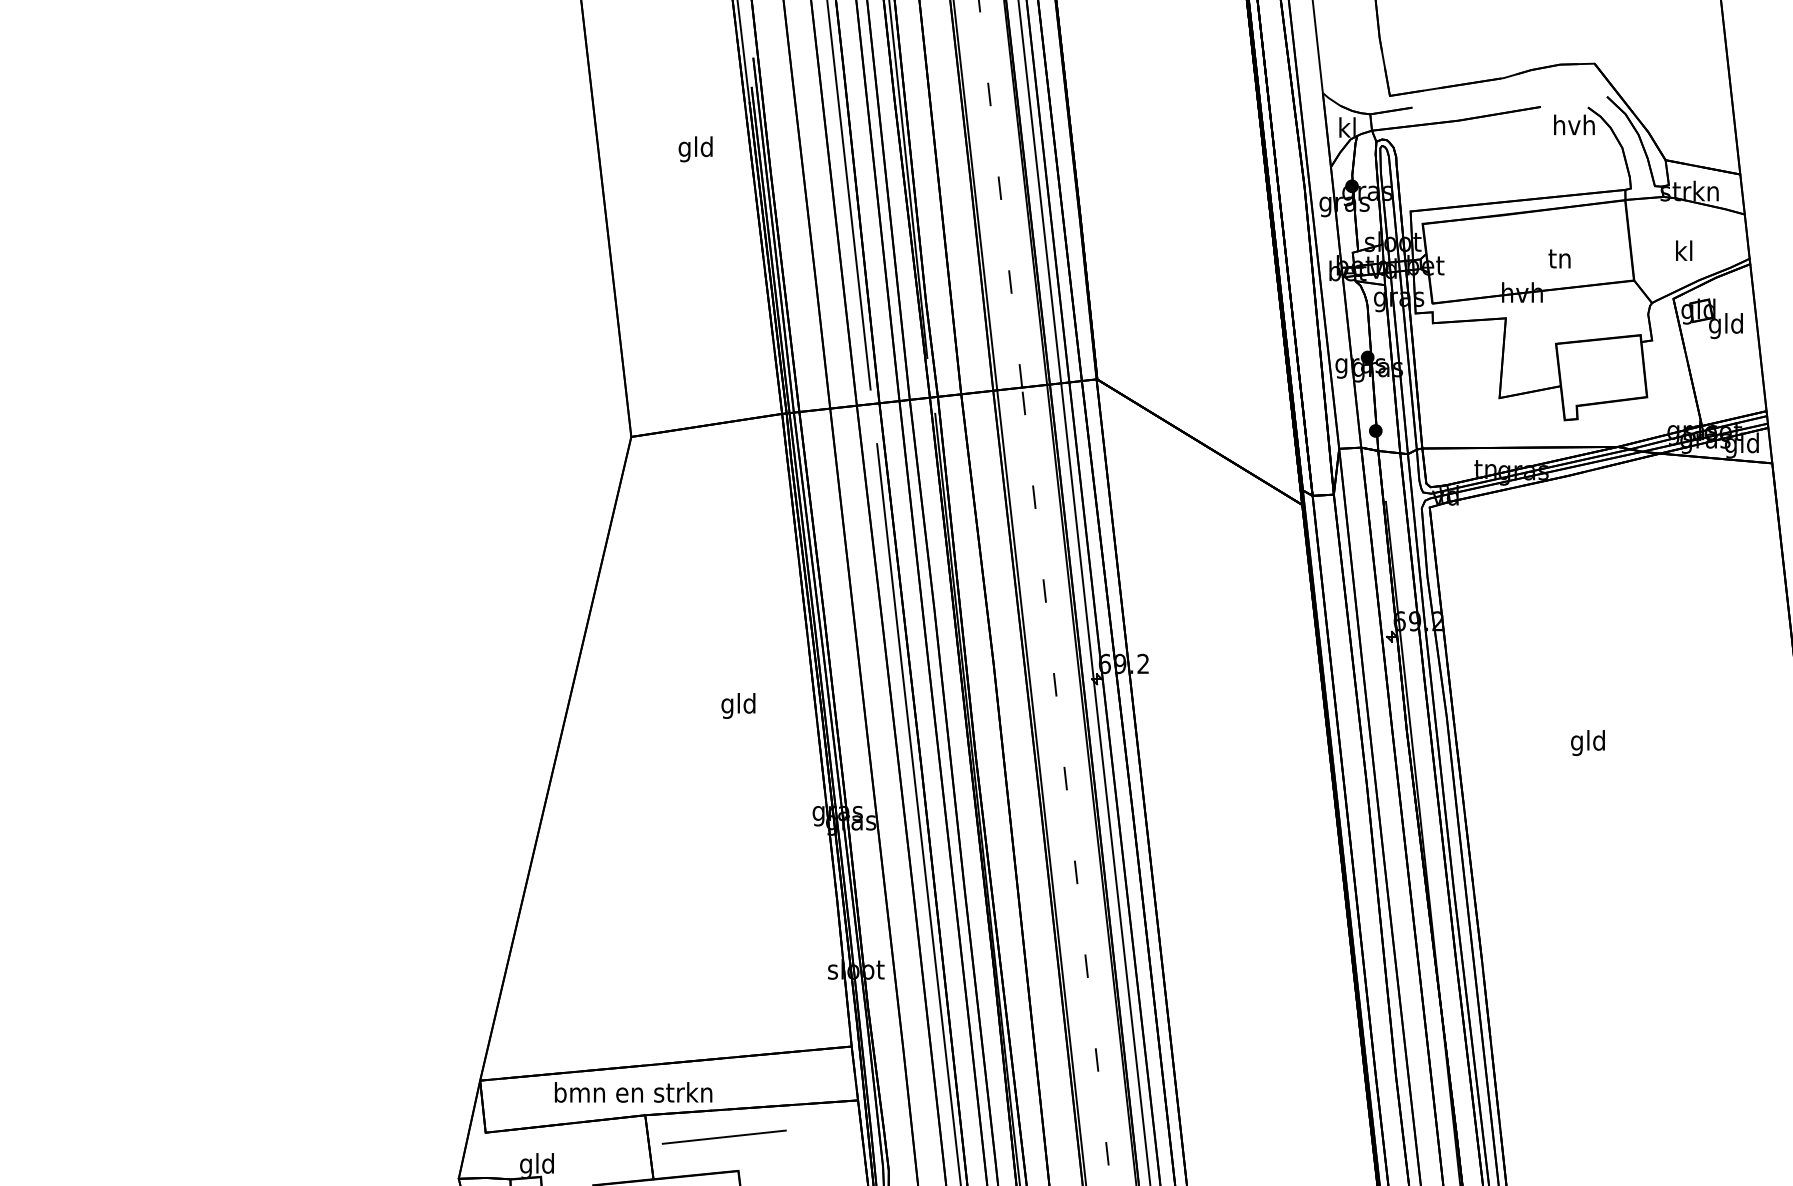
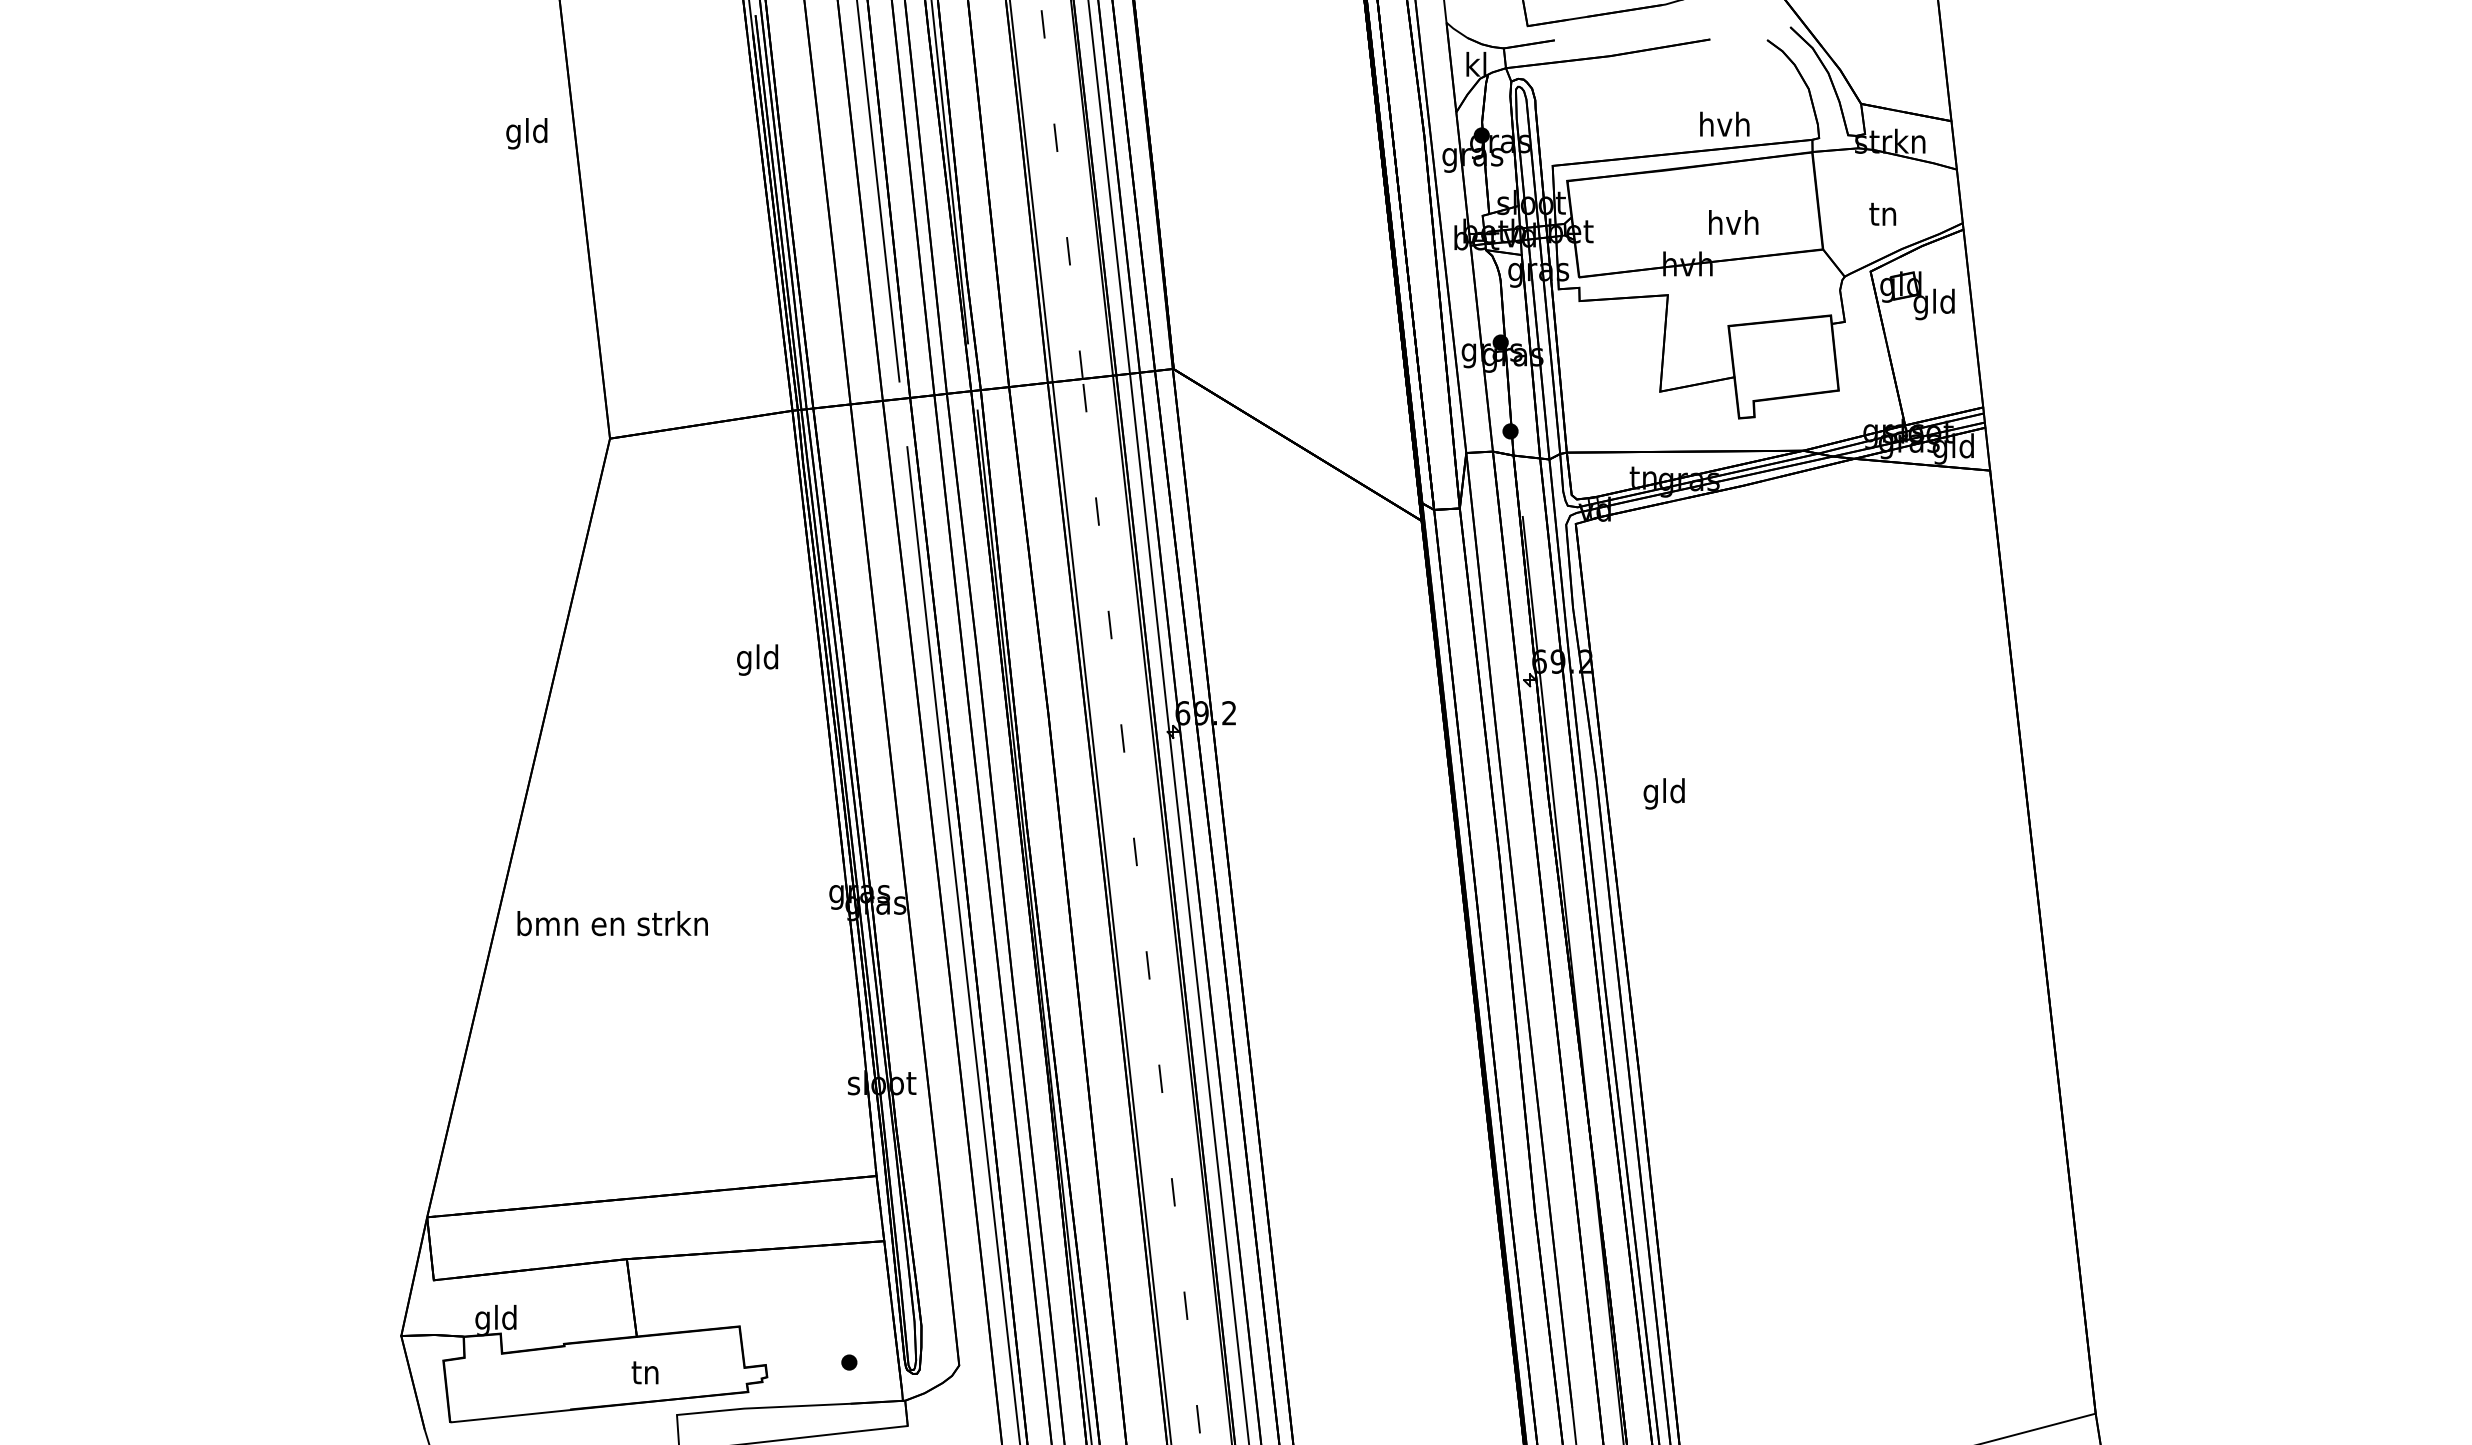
text: (1574, 124) -> (1724, 123), moved
text: (695, 149) -> (526, 133), moved
text: (1683, 250) -> (1882, 213), kl -> tn
text: (1560, 258) -> (1733, 222), tn -> hvh
text: (738, 705) -> (757, 659), moved
text: (1587, 742) -> (1663, 793), moved
text: (633, 1092) -> (612, 923), moved
line: (724, 1137) -> (722, 1285), removed

